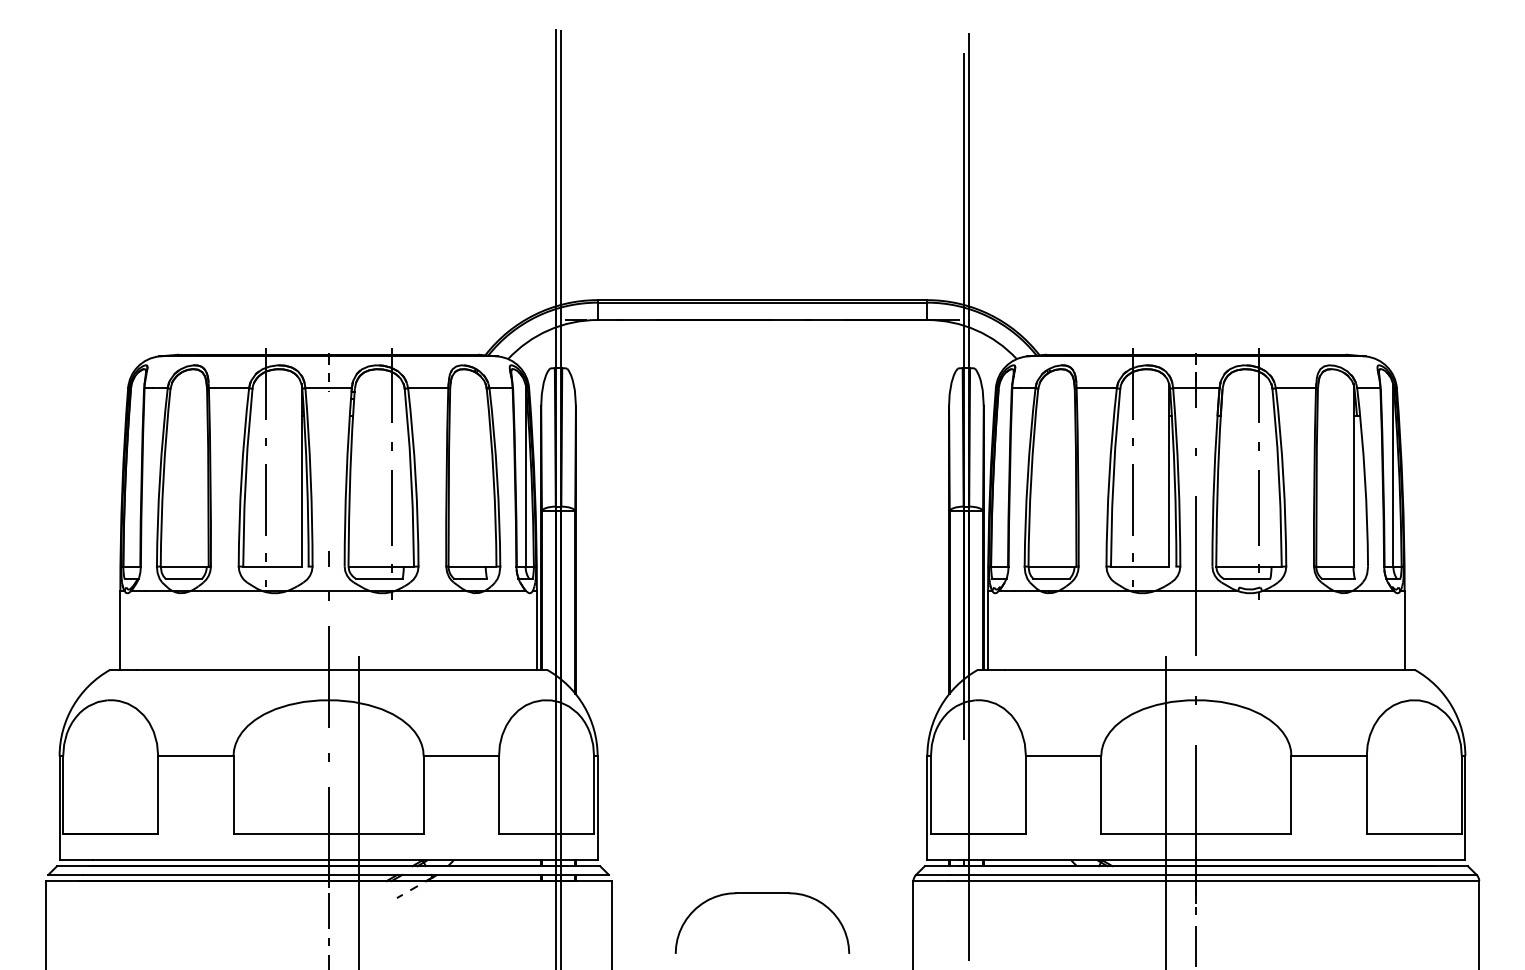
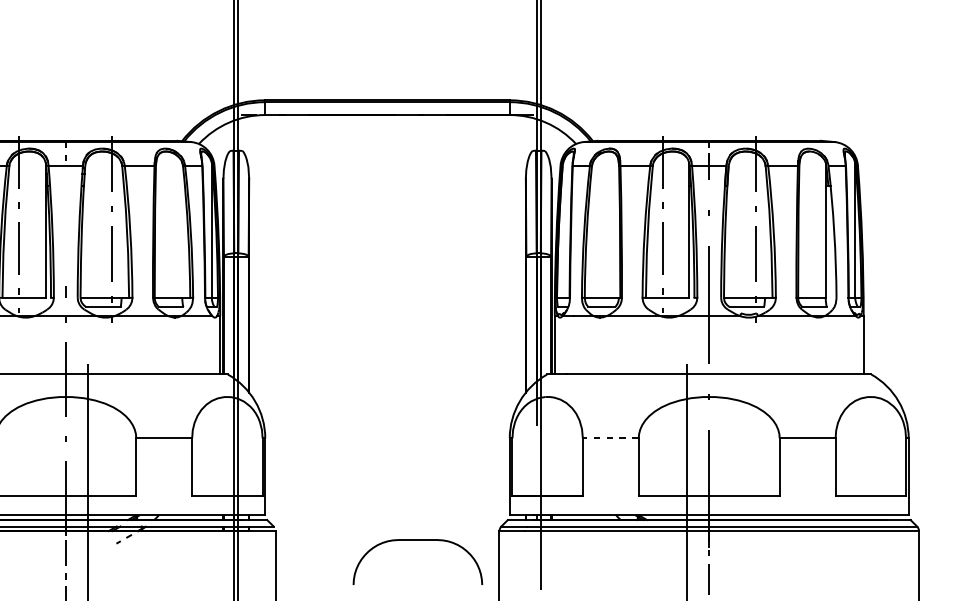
line: (1063, 756) -> (610, 438), solid -> dashed
part: (762, 893) -> (417, 540), moved

